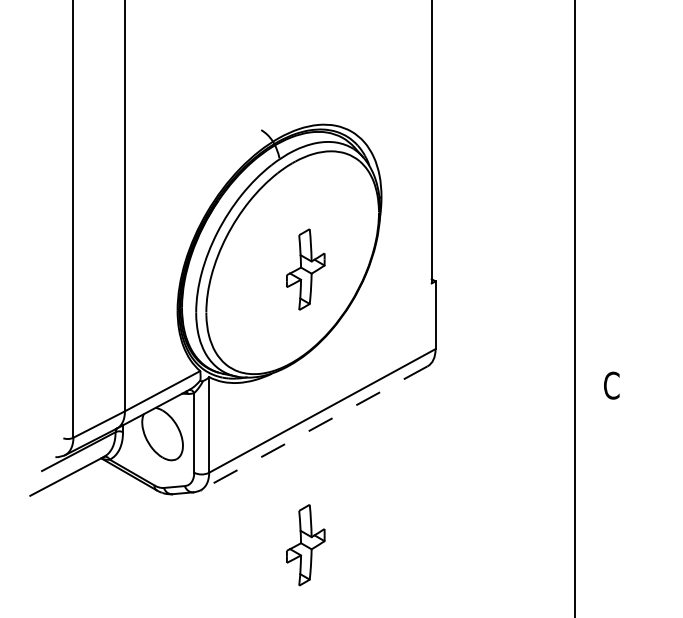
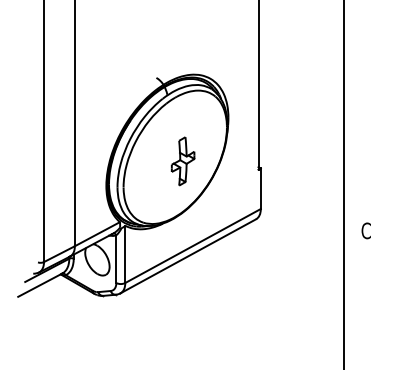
line: (313, 428) -> (187, 256), dashed -> solid
part: (304, 545) -> (182, 326), removed

